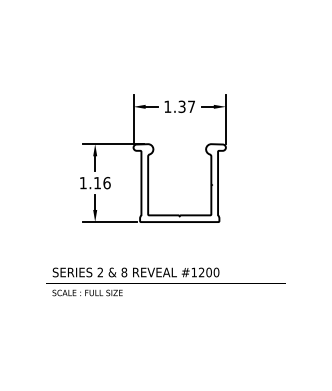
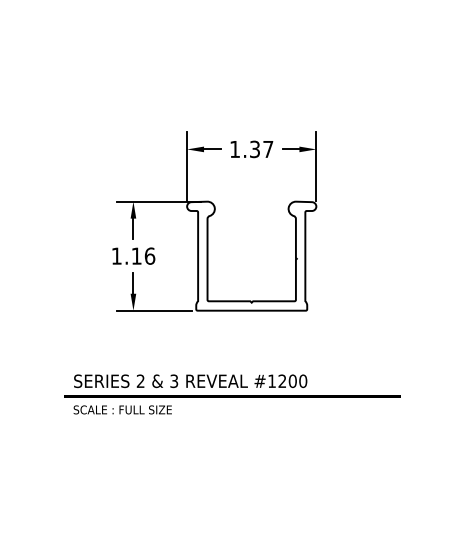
text: (124, 272) -> (174, 381), 8 -> 3

